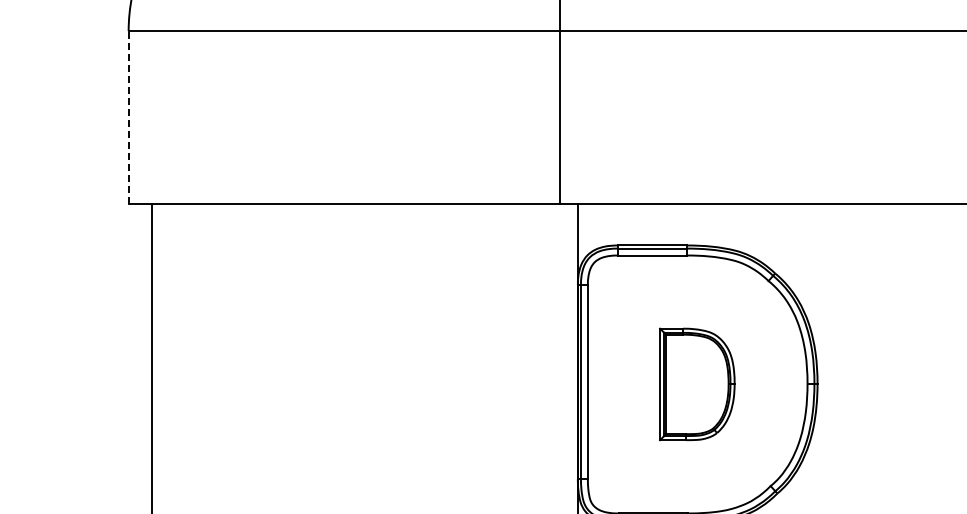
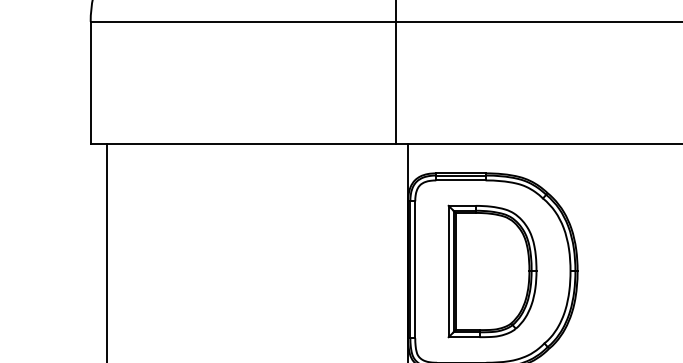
line: (128, 116) -> (90, 82), dashed -> solid
part: (697, 384) -> (492, 271), size x1.67

